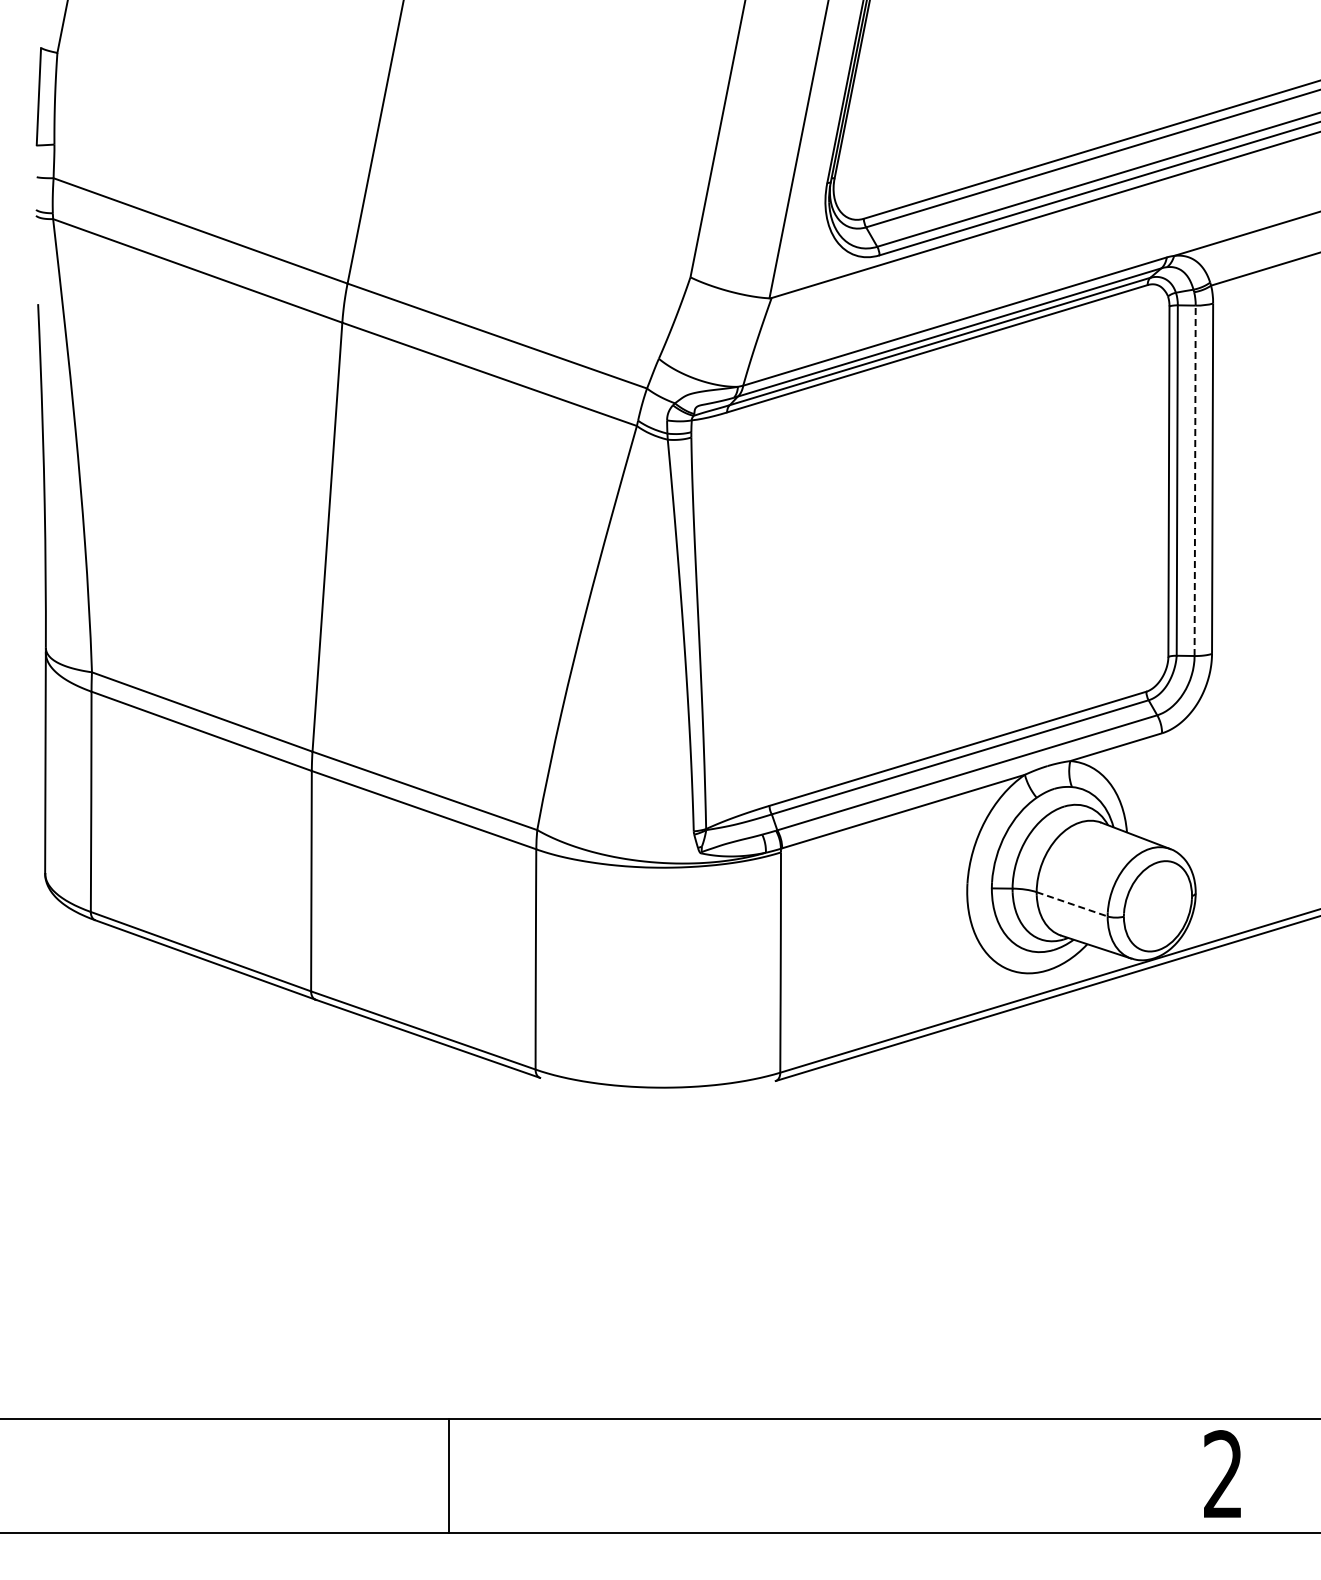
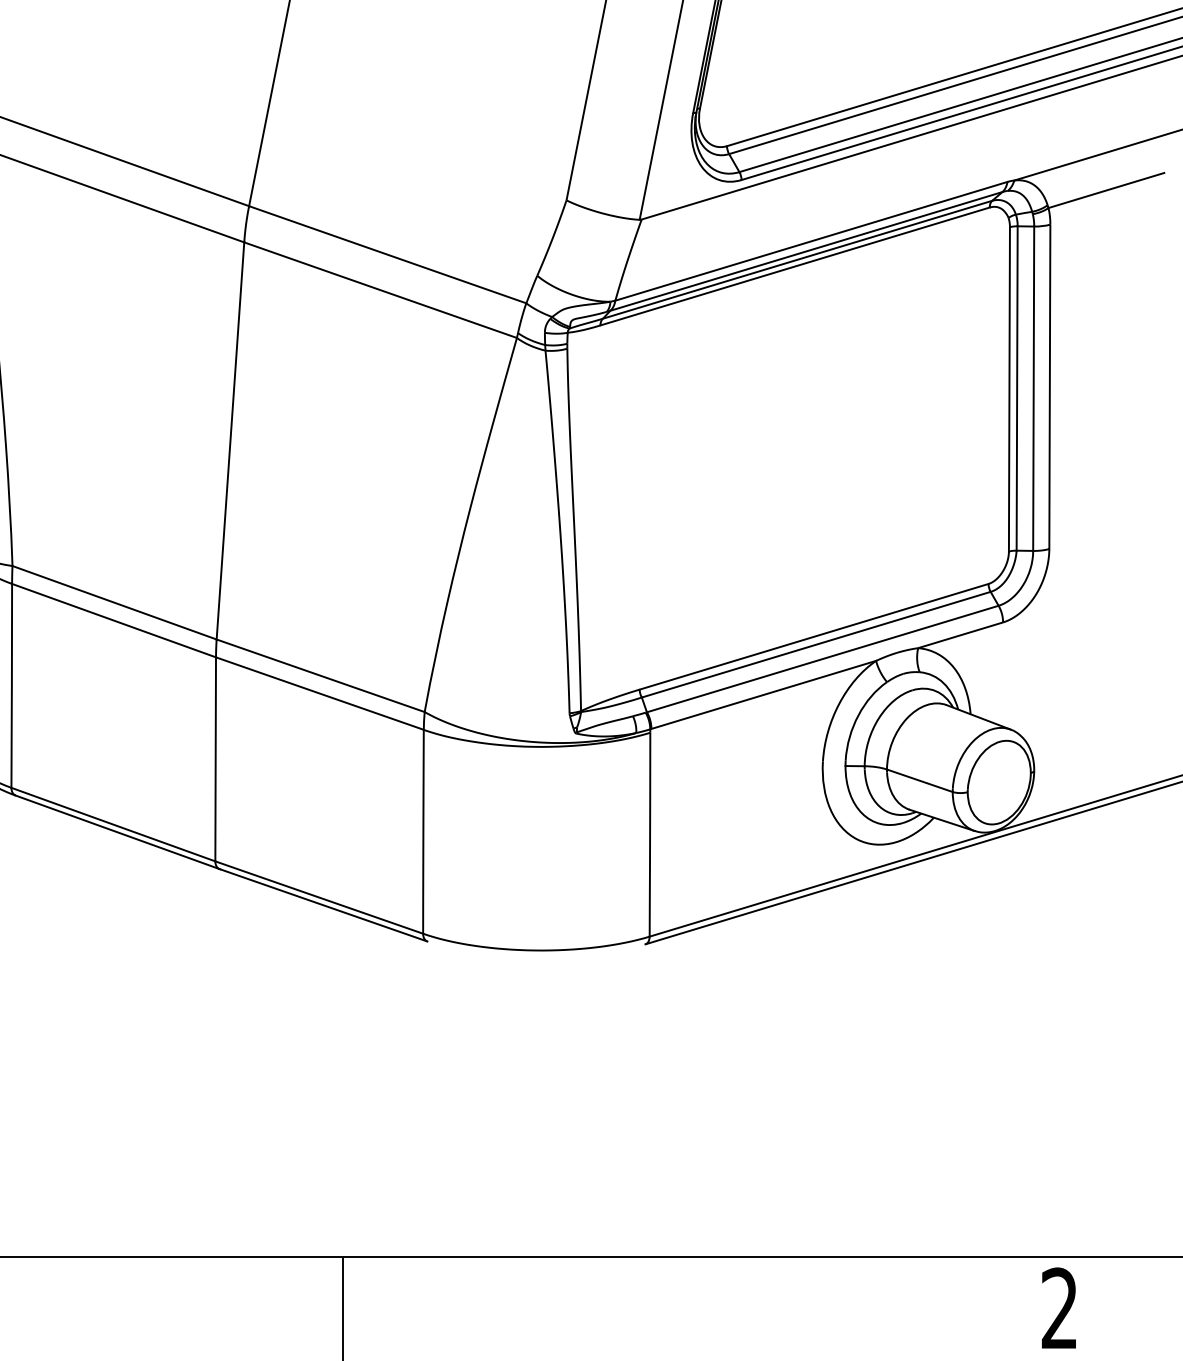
line: (1195, 480) -> (1034, 388), dashed -> solid
line: (1072, 904) -> (920, 780), dashed -> solid

